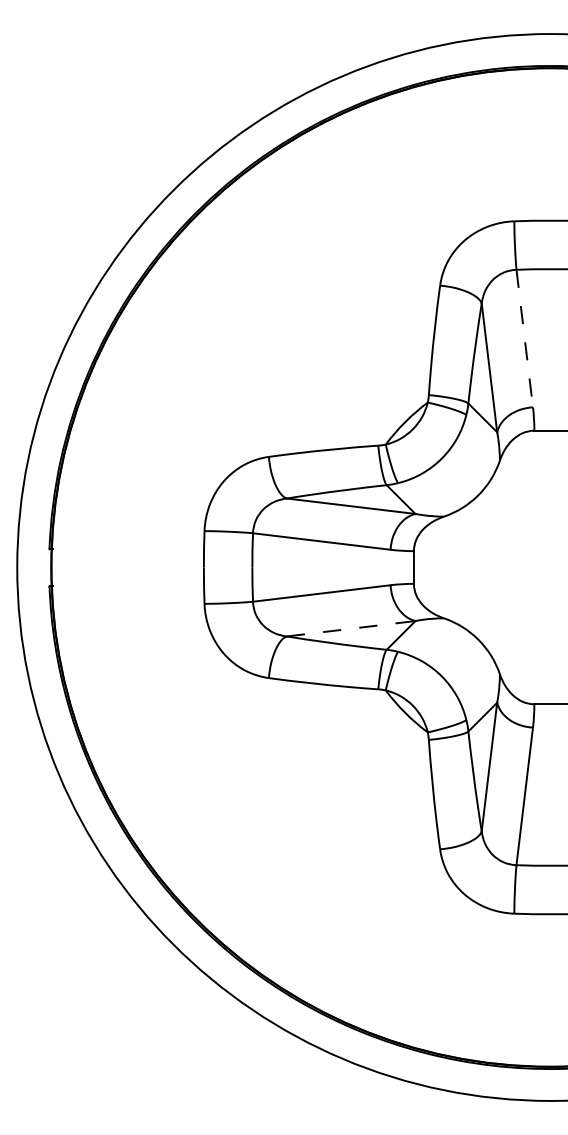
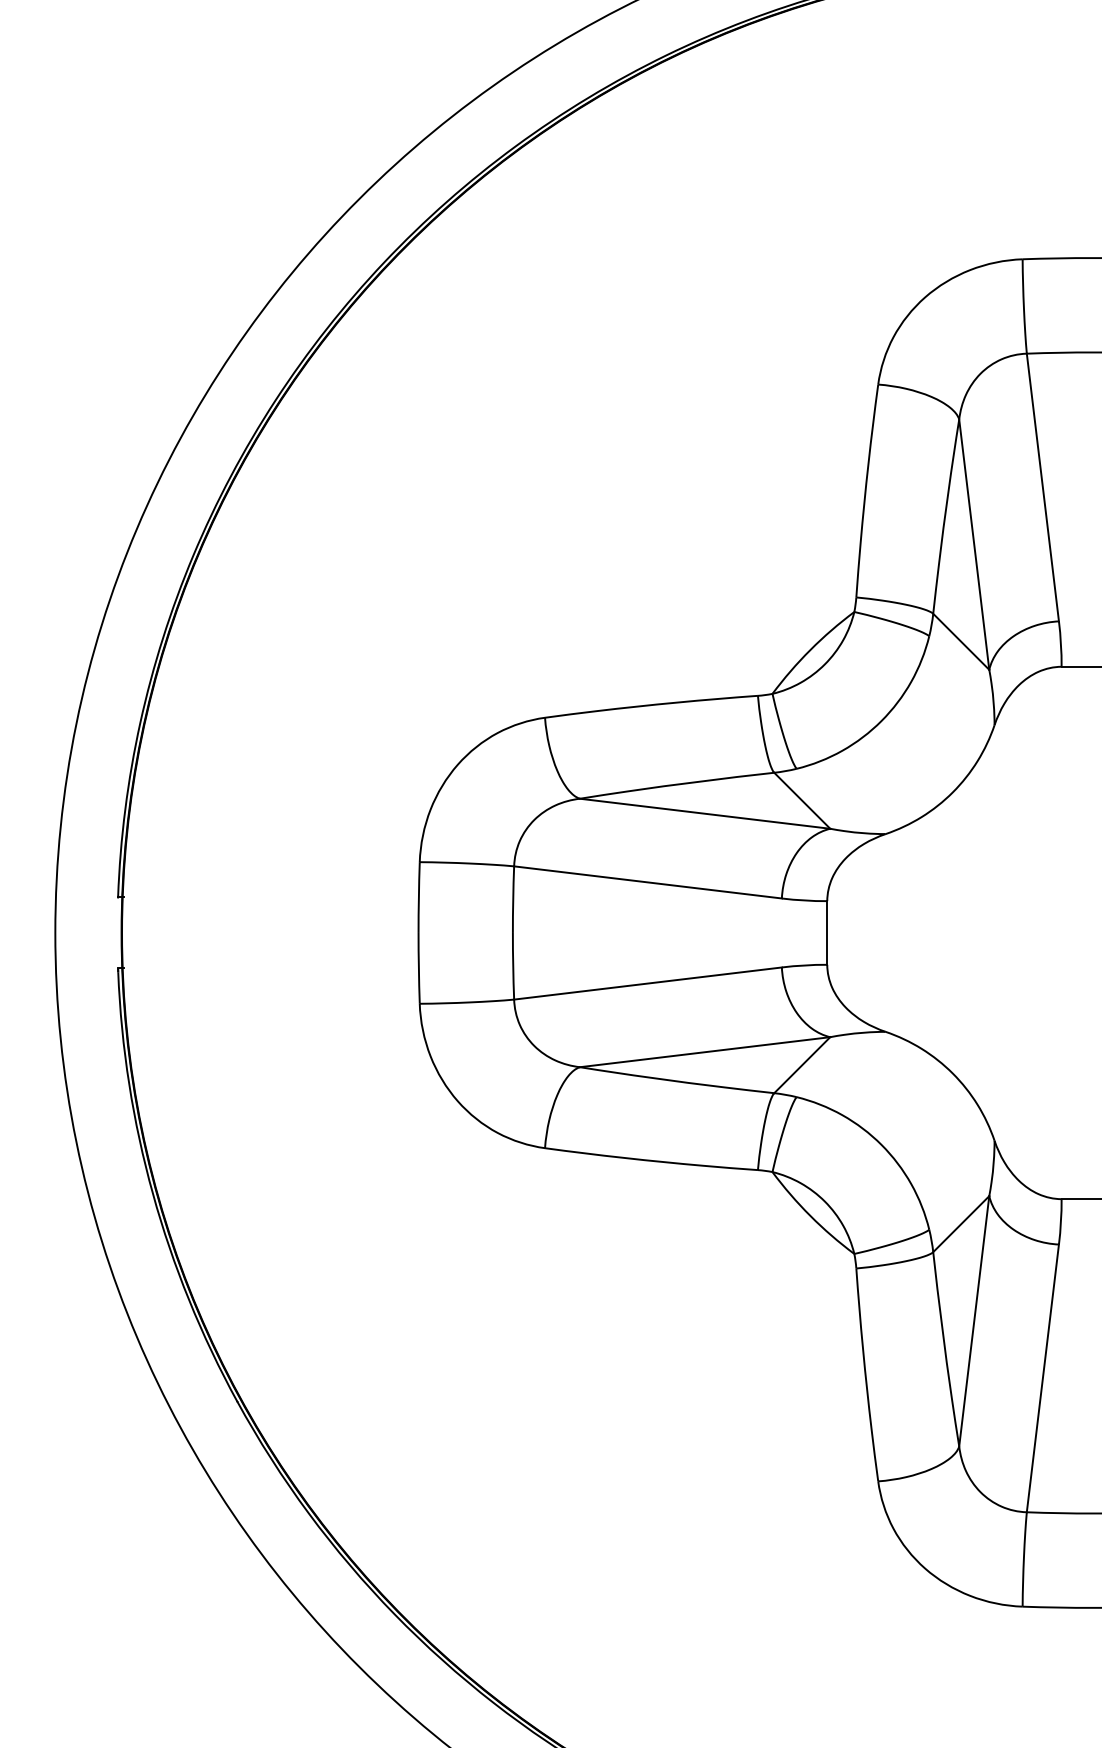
line: (524, 339) -> (1042, 489), dashed -> solid
line: (351, 628) -> (705, 1051), dashed -> solid

